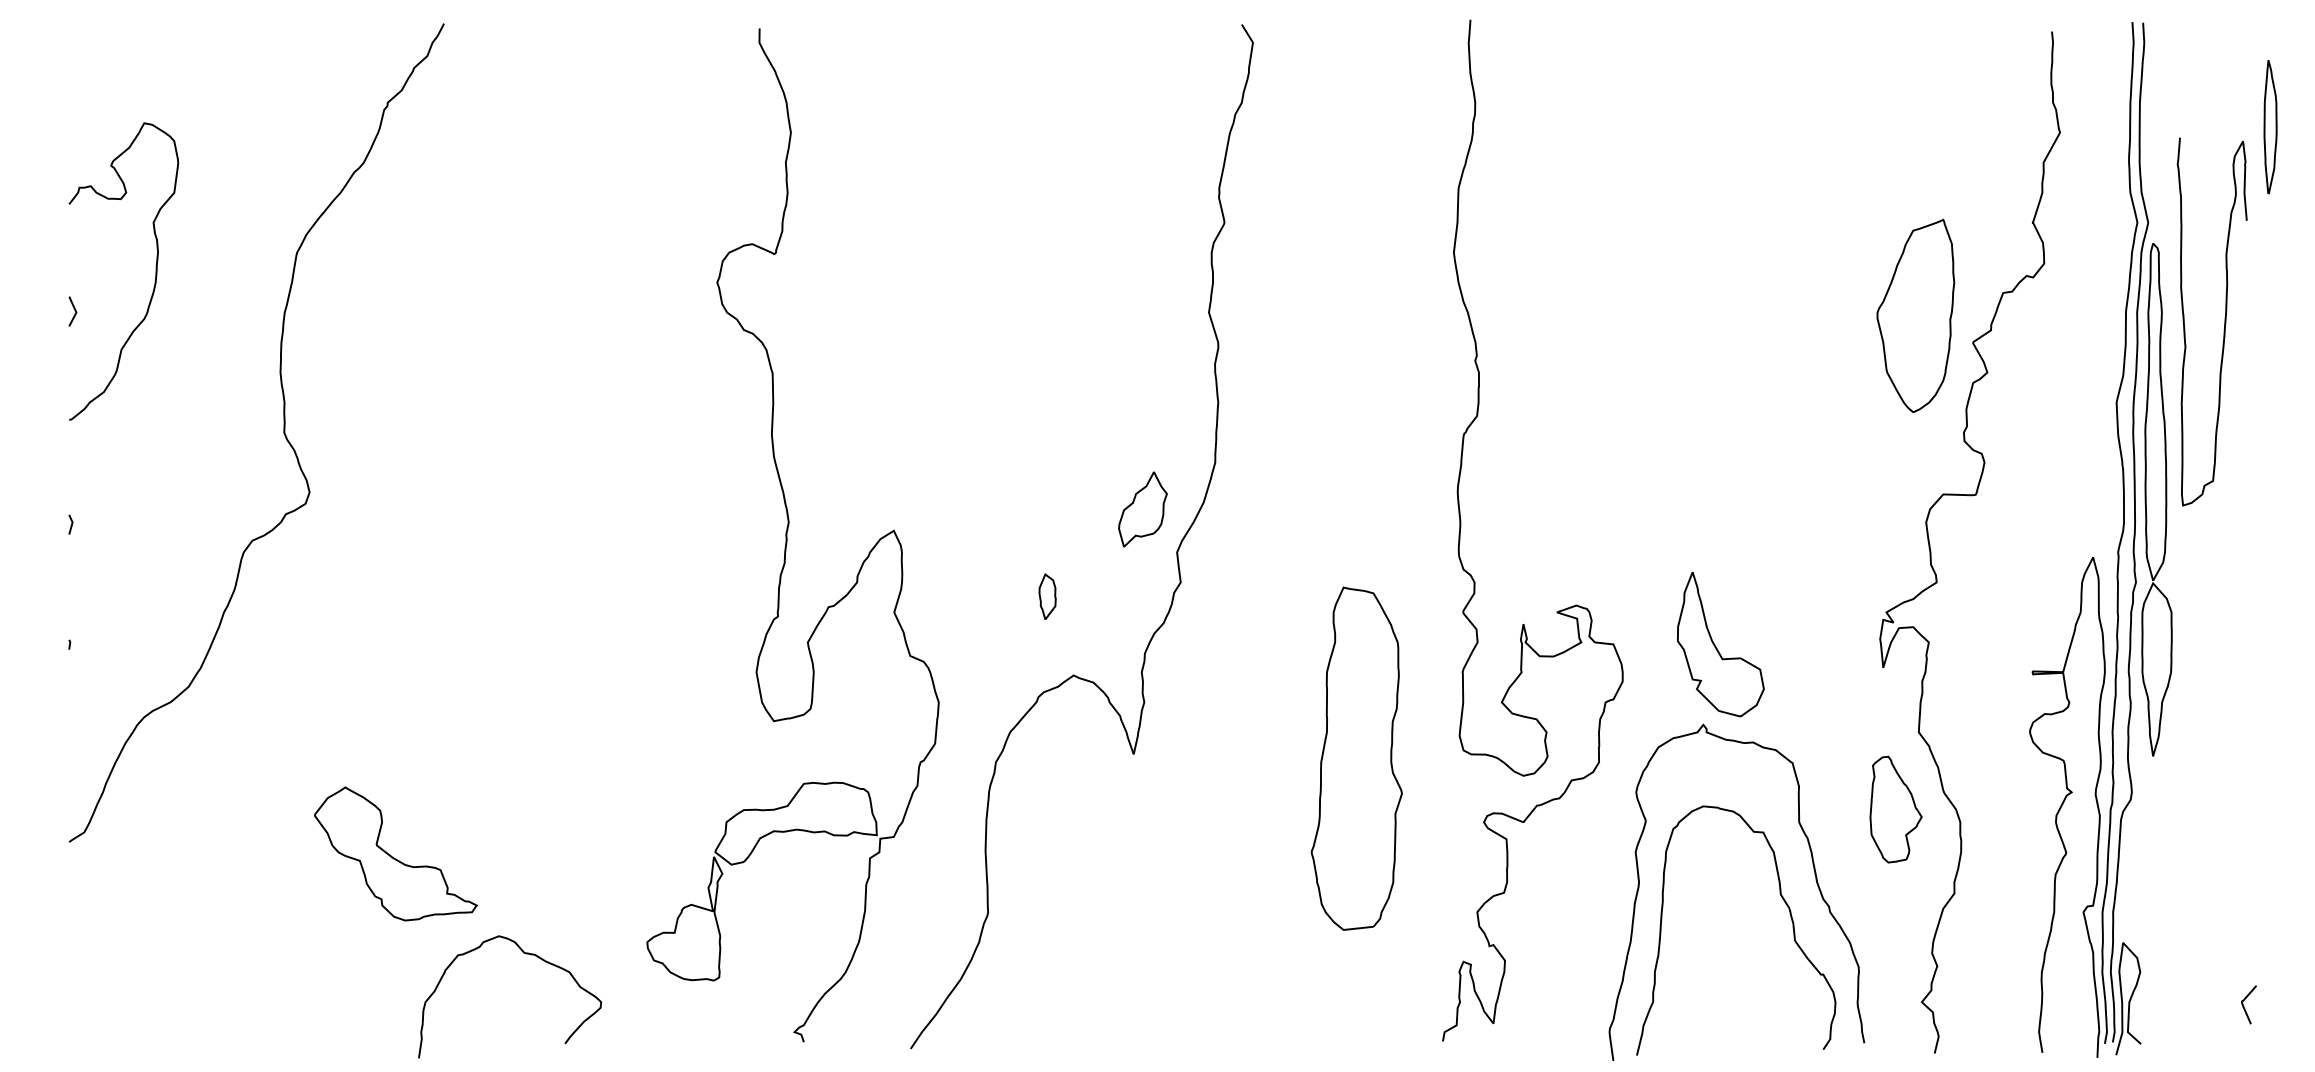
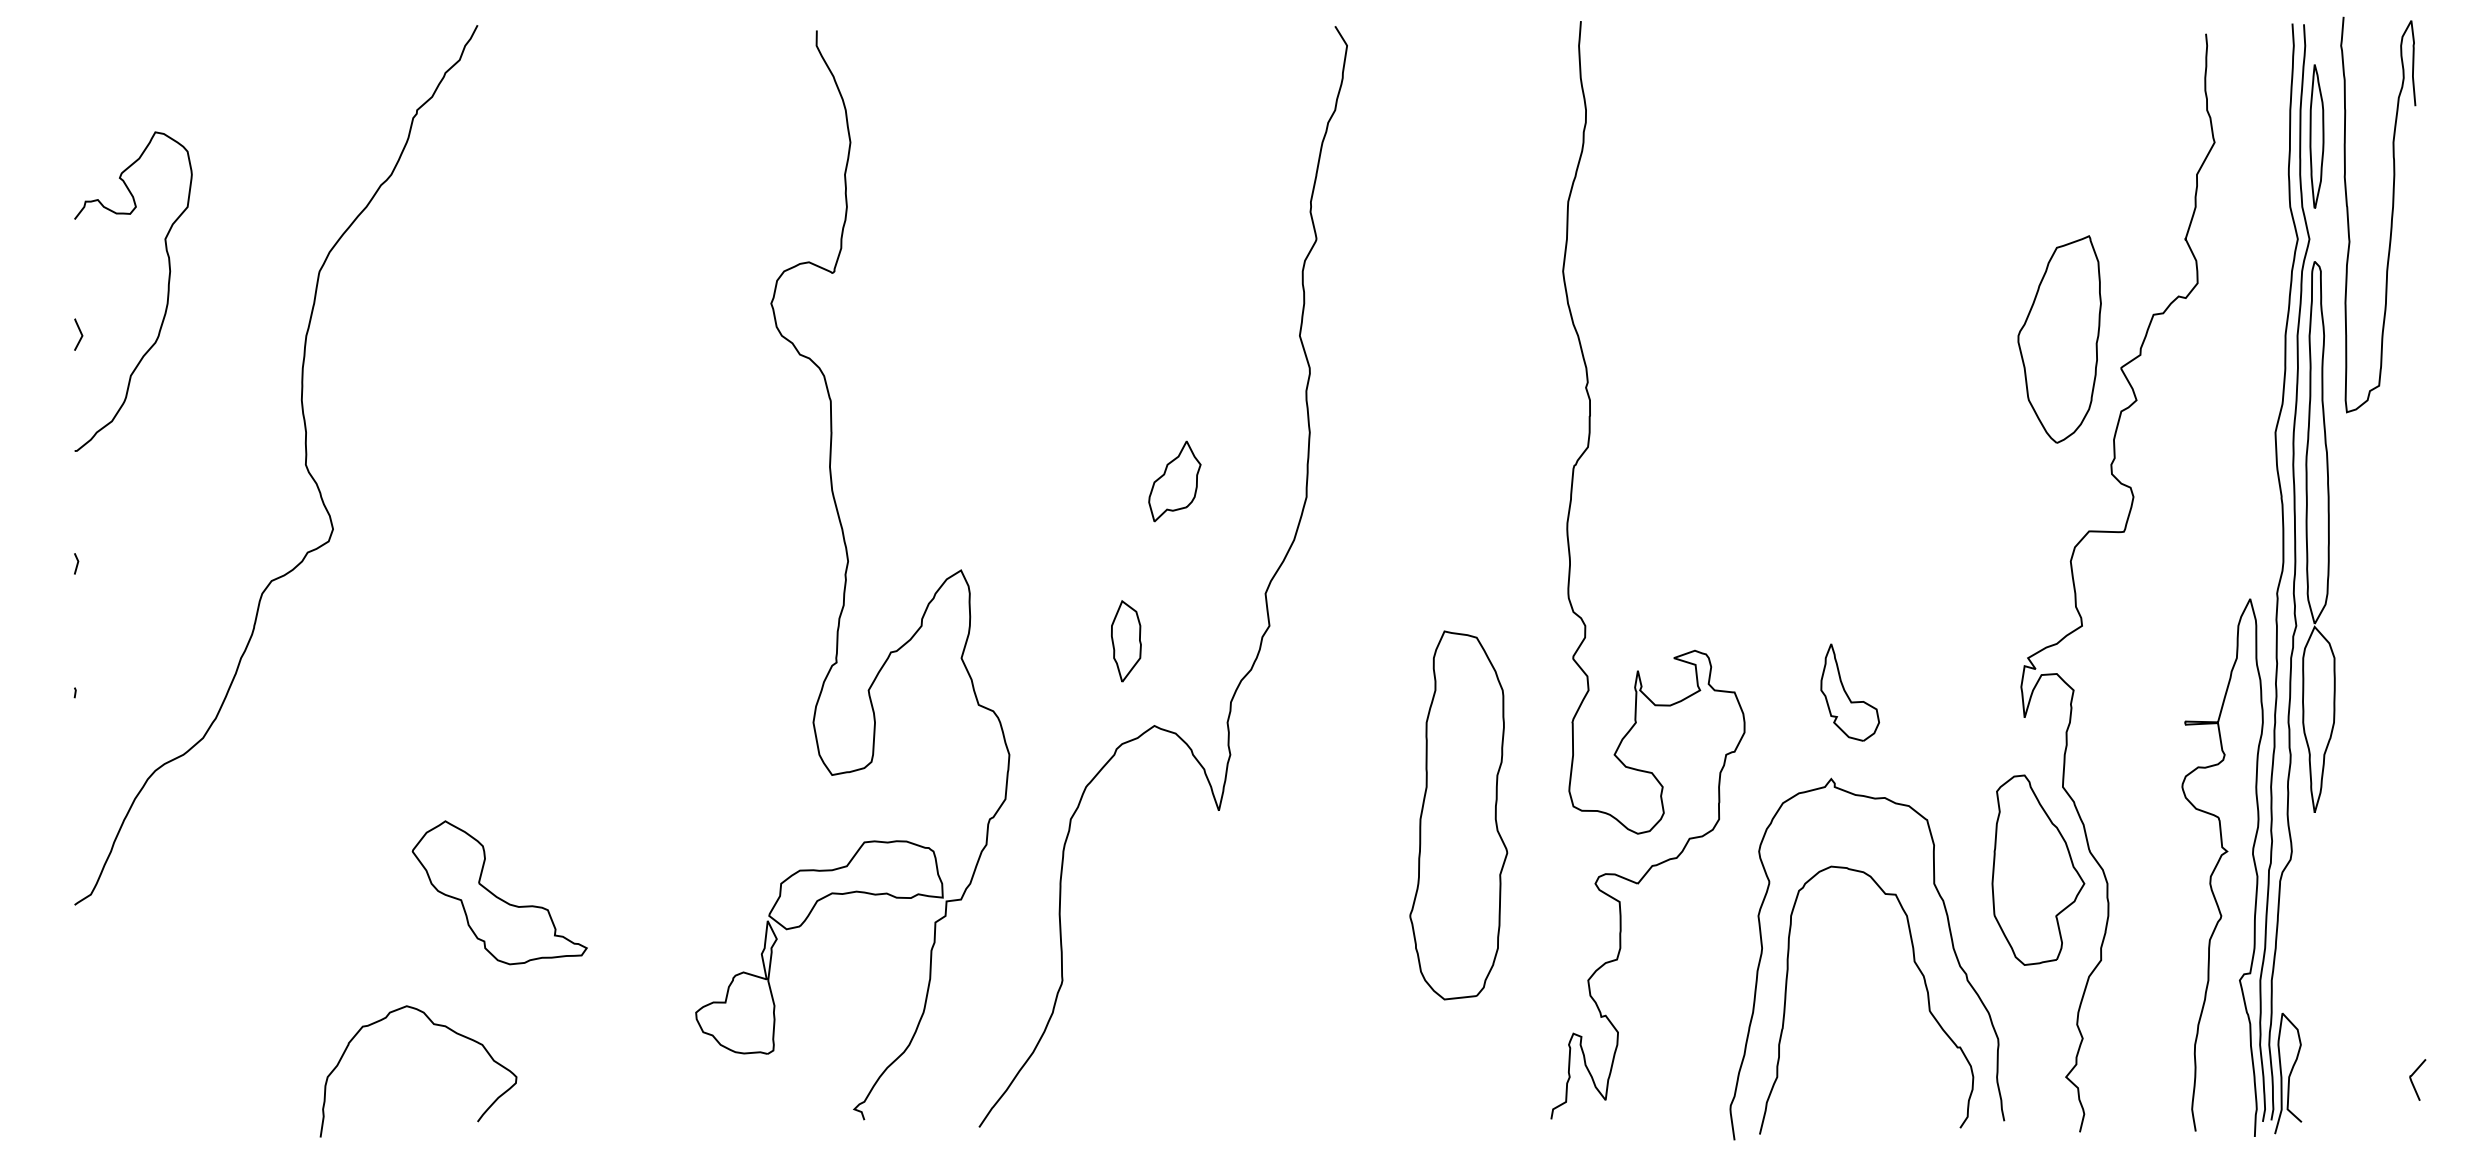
part: (2270, 127) -> (2316, 136), moved
curve: (2224, 321) -> (2391, 214), moved
part: (1142, 509) -> (1174, 481), moved
part: (1047, 596) -> (1126, 641), size x1.67
part: (1721, 644) -> (1850, 692), size x0.62
part: (1896, 809) -> (2038, 869), size x1.67
part: (395, 853) -> (499, 892), moved
curve: (524, 954) -> (434, 1025), moved

